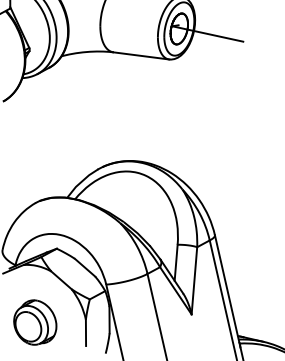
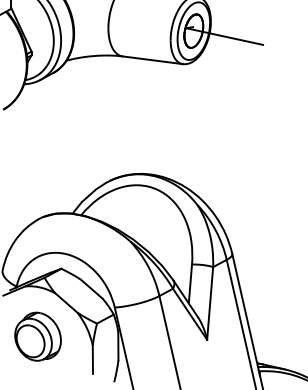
part: (35, 322) -> (38, 336), moved

